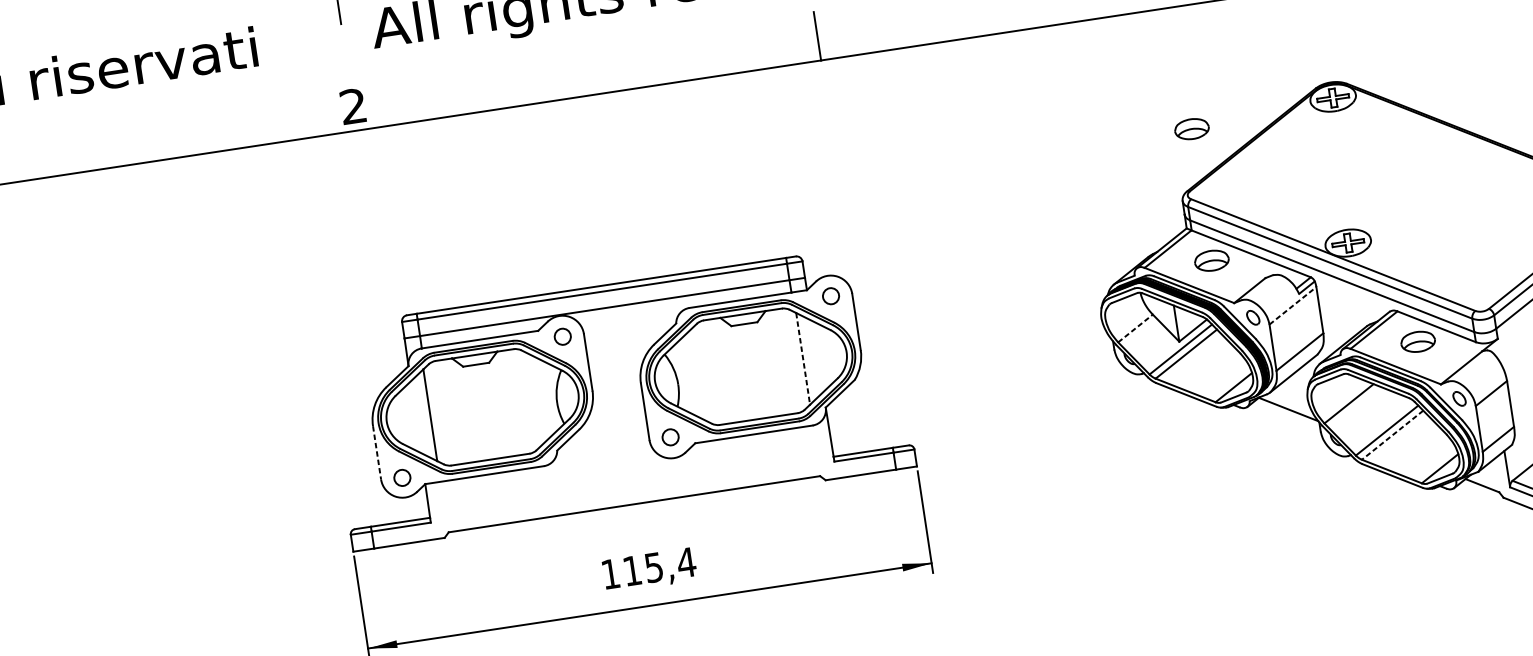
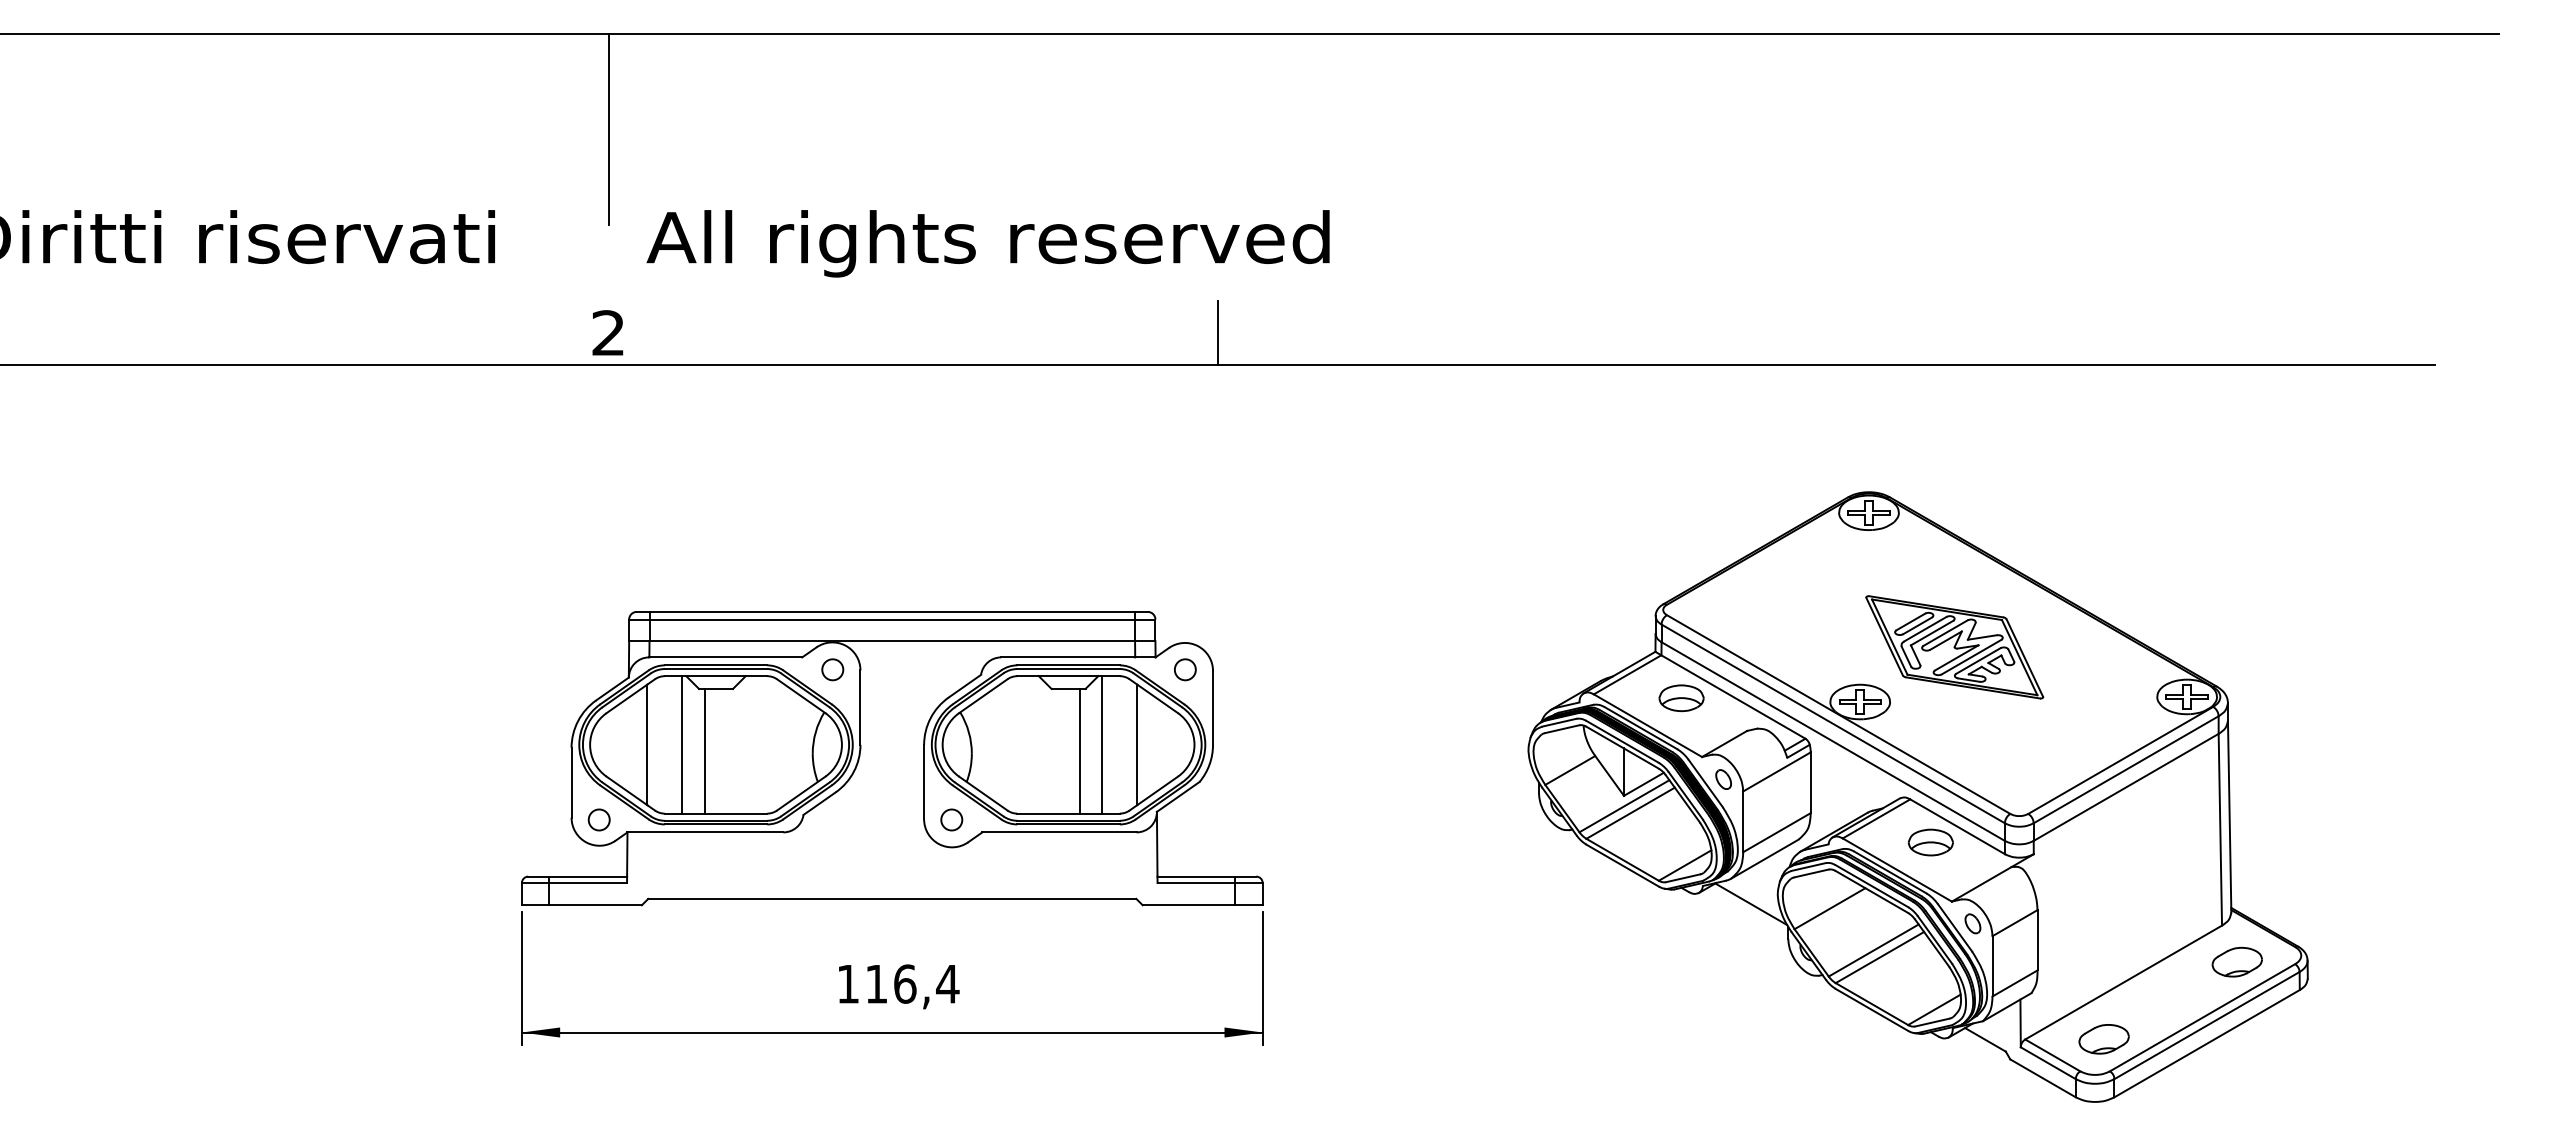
part: (1191, 129) -> (1681, 525), removed
part: (1413, 190) -> (1954, 647), added
line: (1292, 305) -> (1776, 771), dashed -> solid
line: (1135, 328) -> (1570, 770), dashed -> solid
line: (803, 359) -> (1137, 745), dashed -> solid
line: (776, 362) -> (1102, 744), added
line: (760, 369) -> (1080, 750), added
line: (457, 410) -> (682, 744), added
line: (474, 412) -> (704, 750), added
line: (1392, 435) -> (1879, 957), dashed -> solid
line: (376, 452) -> (571, 782), dashed -> solid
text: (654, 567) -> (905, 983), 115,4 -> 116,4

